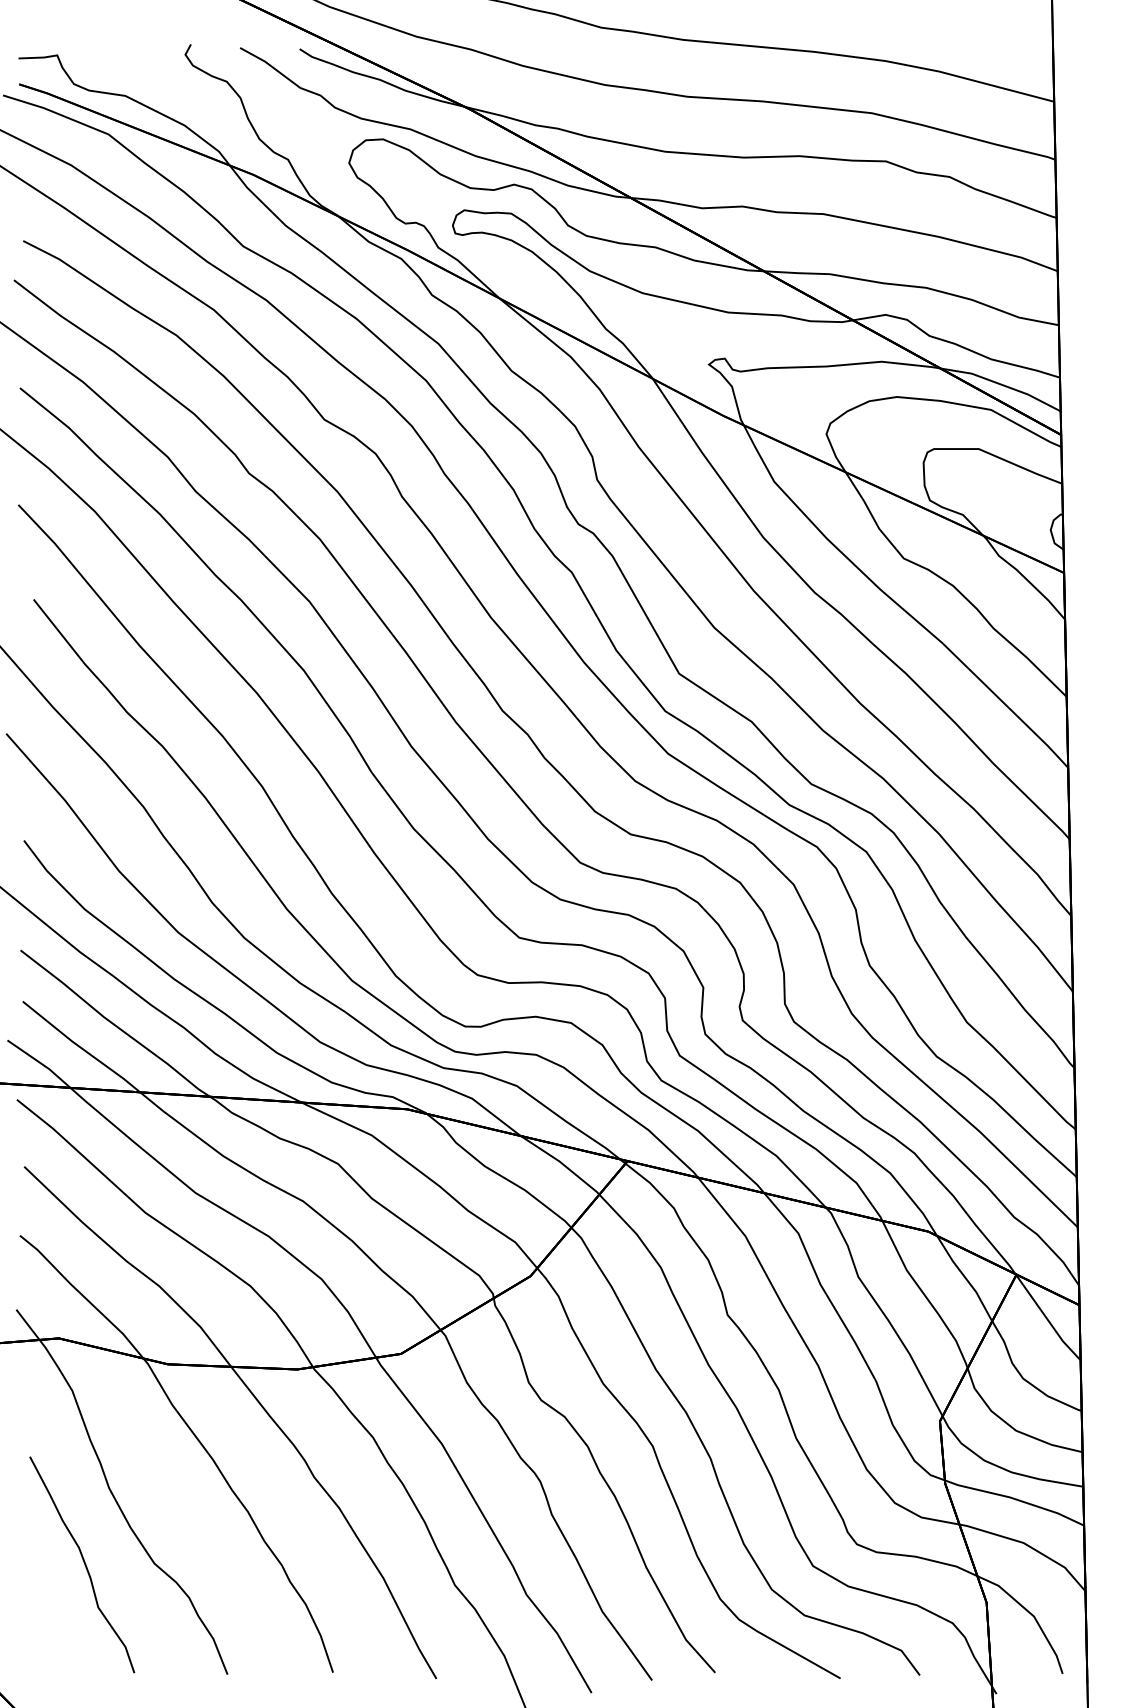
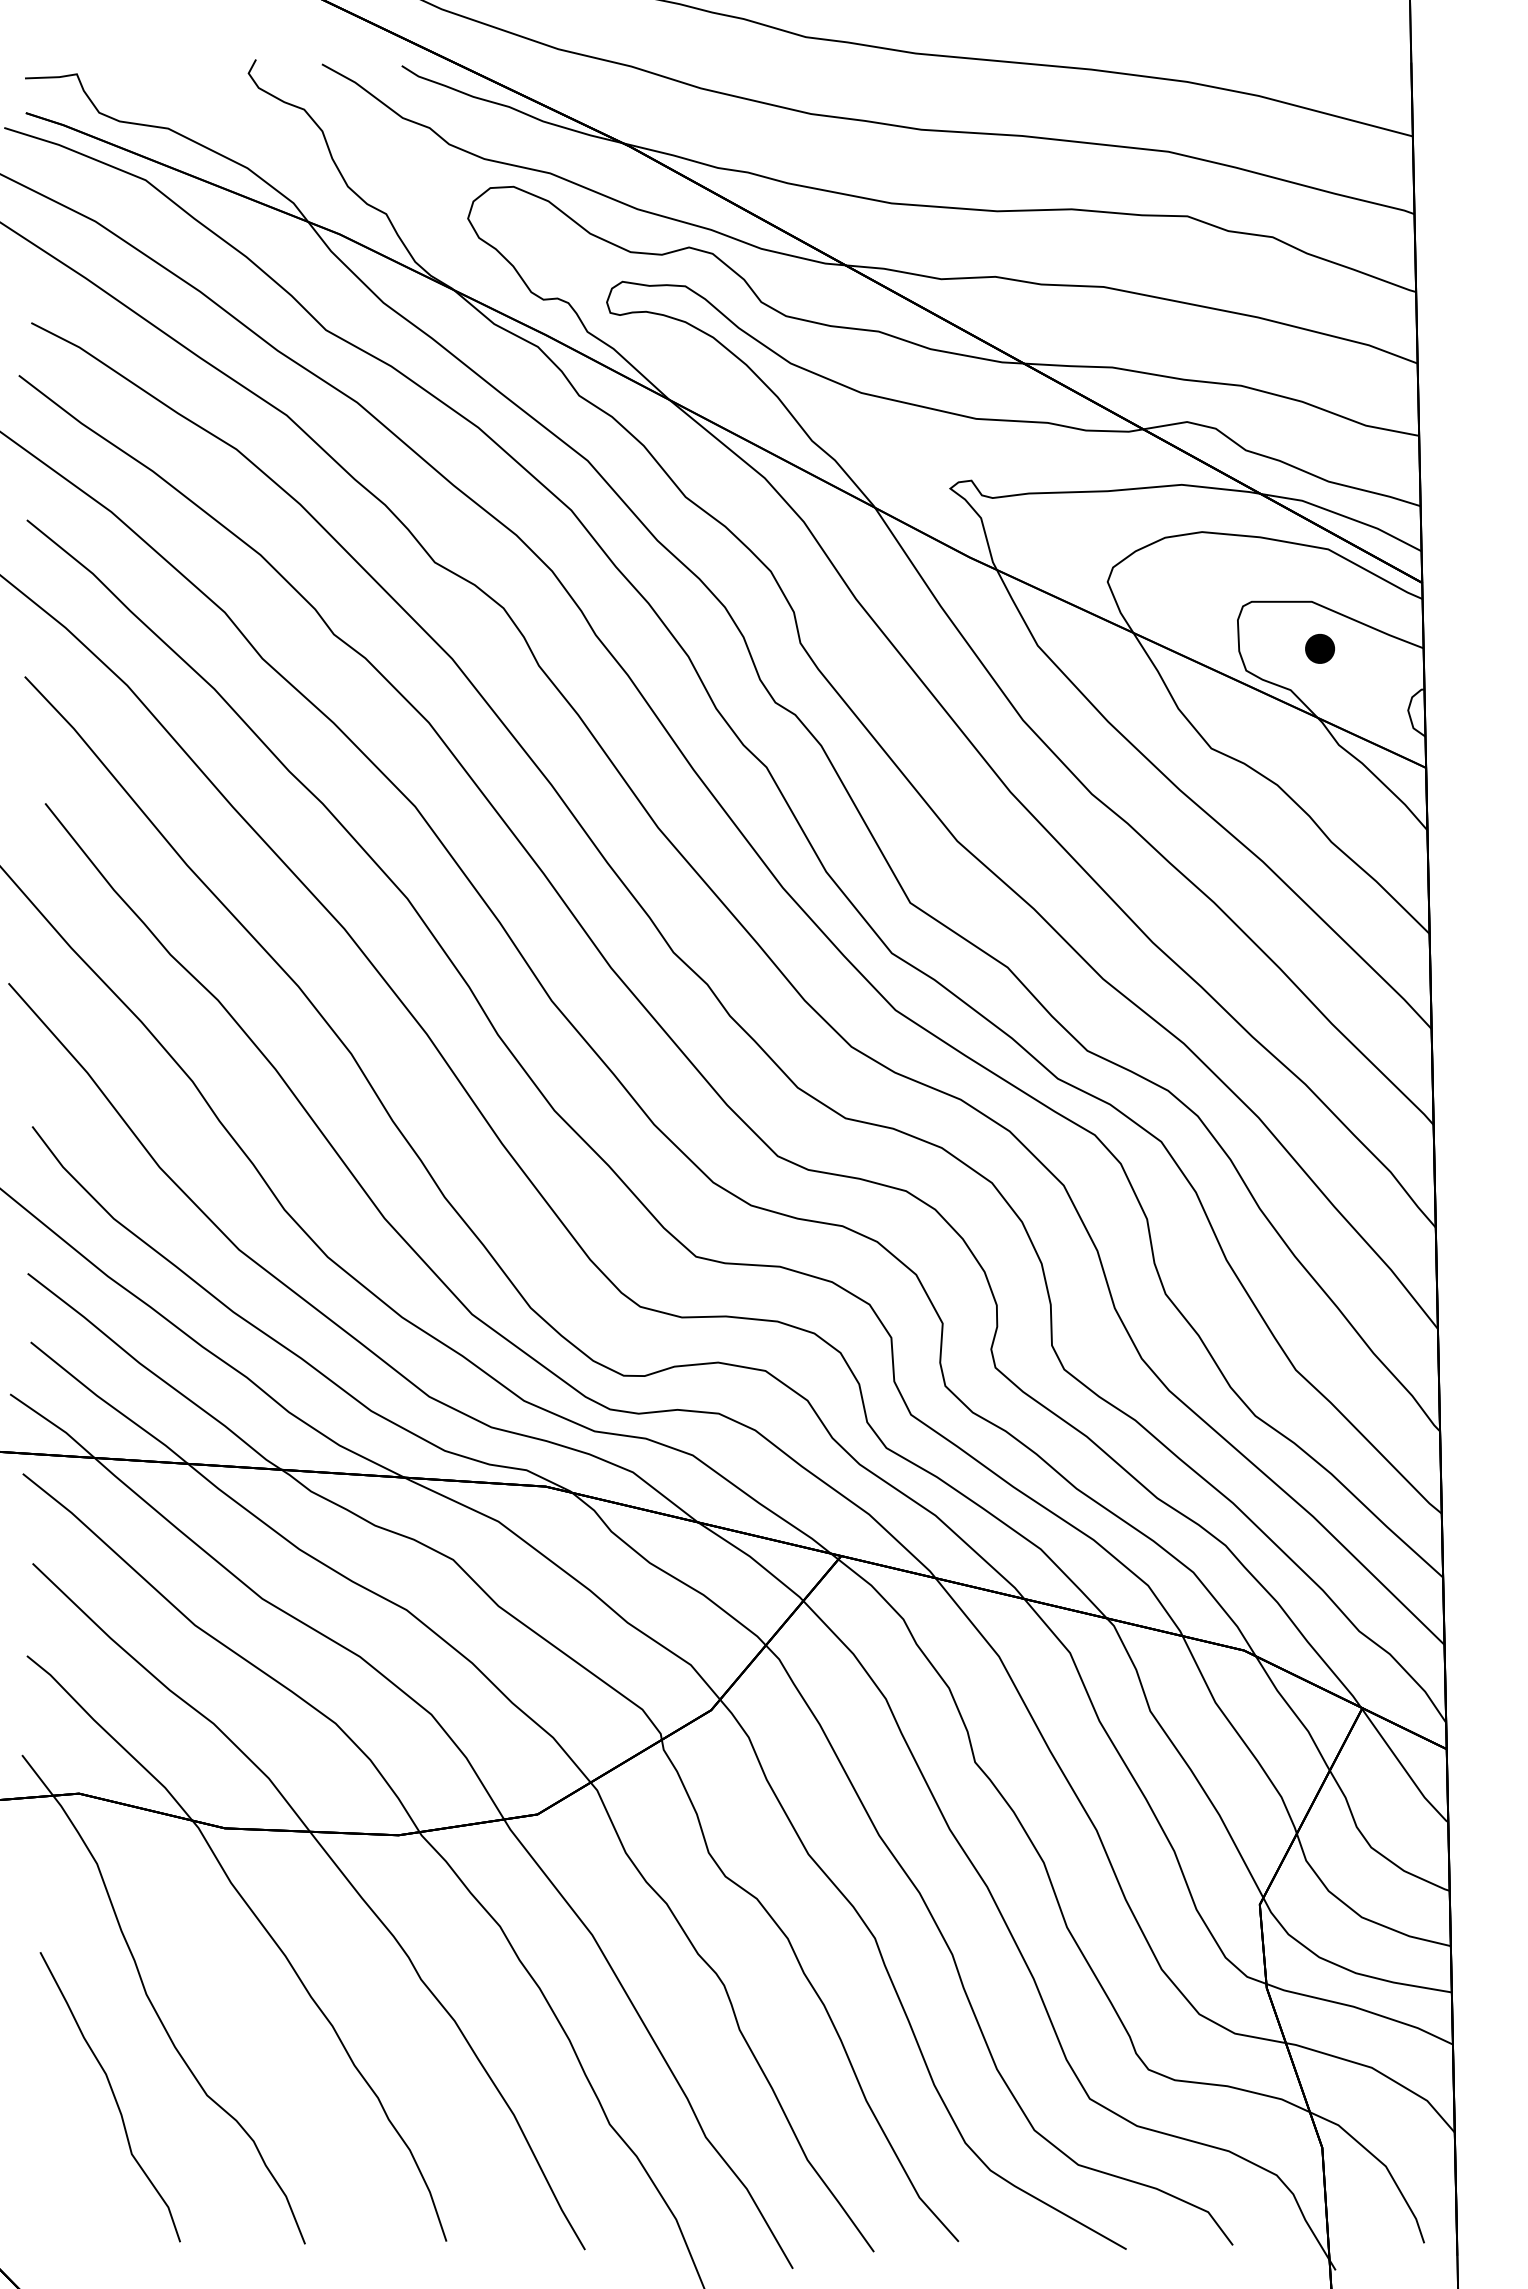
part: (984, 484) -> (1319, 649), added

